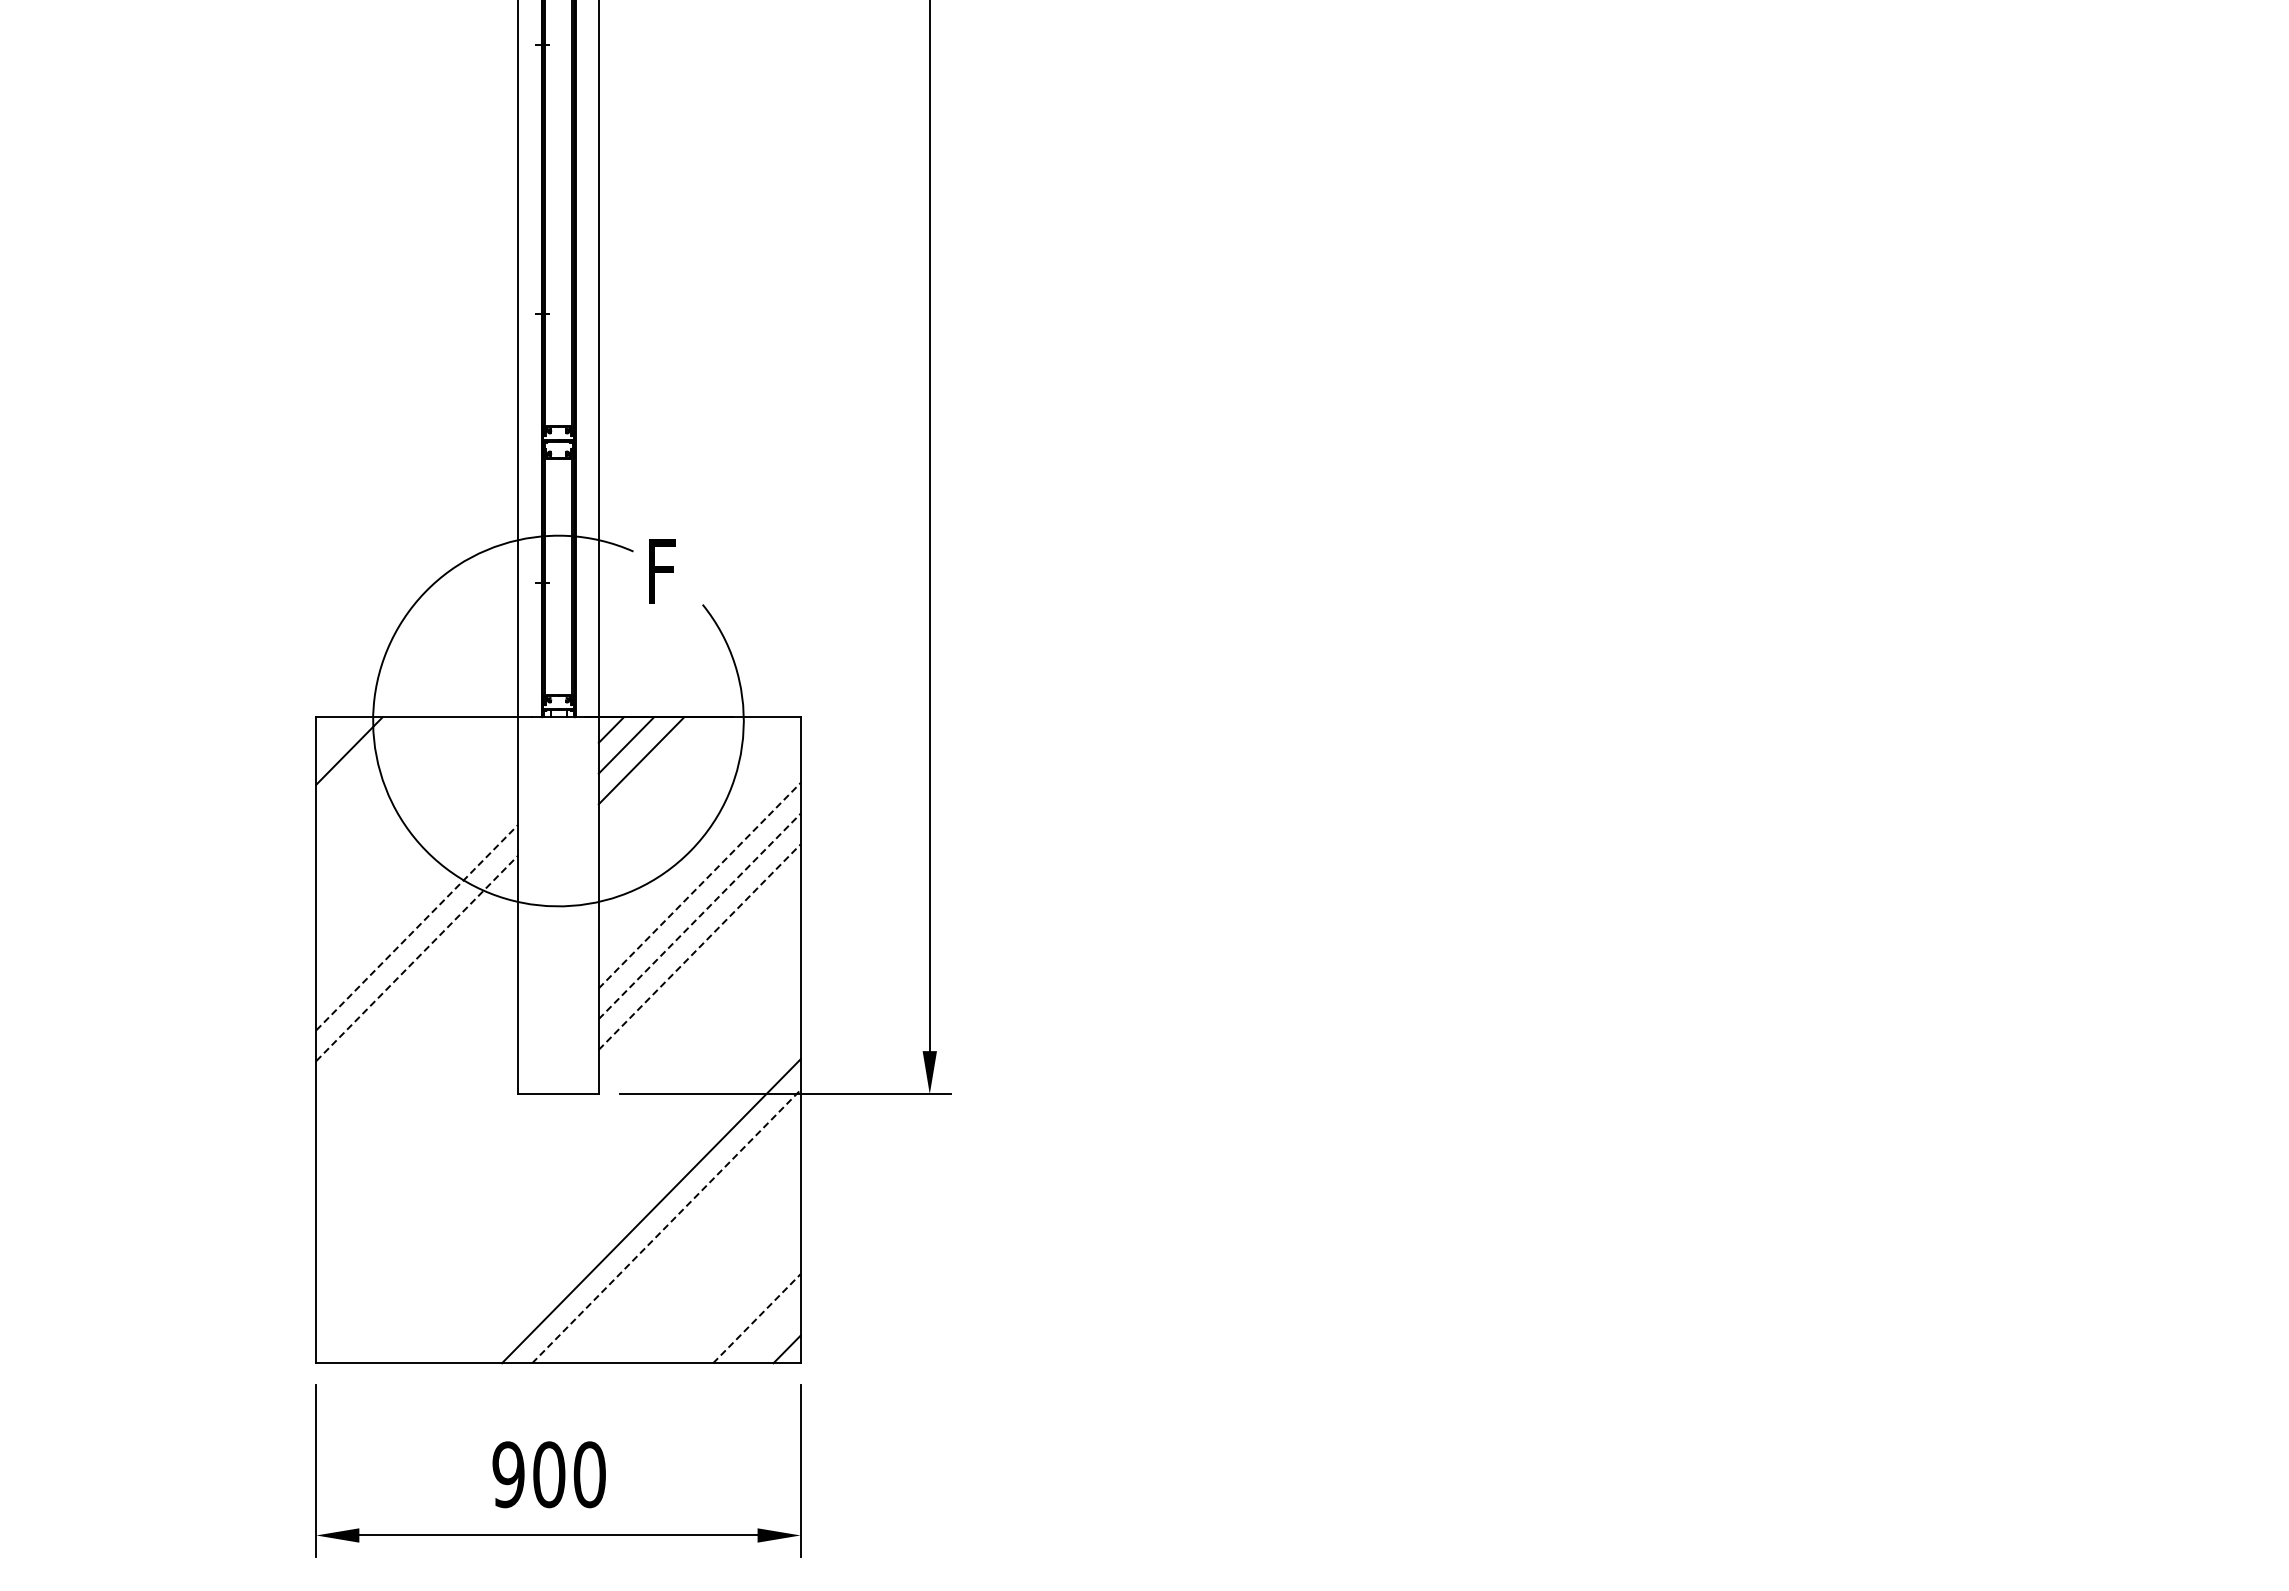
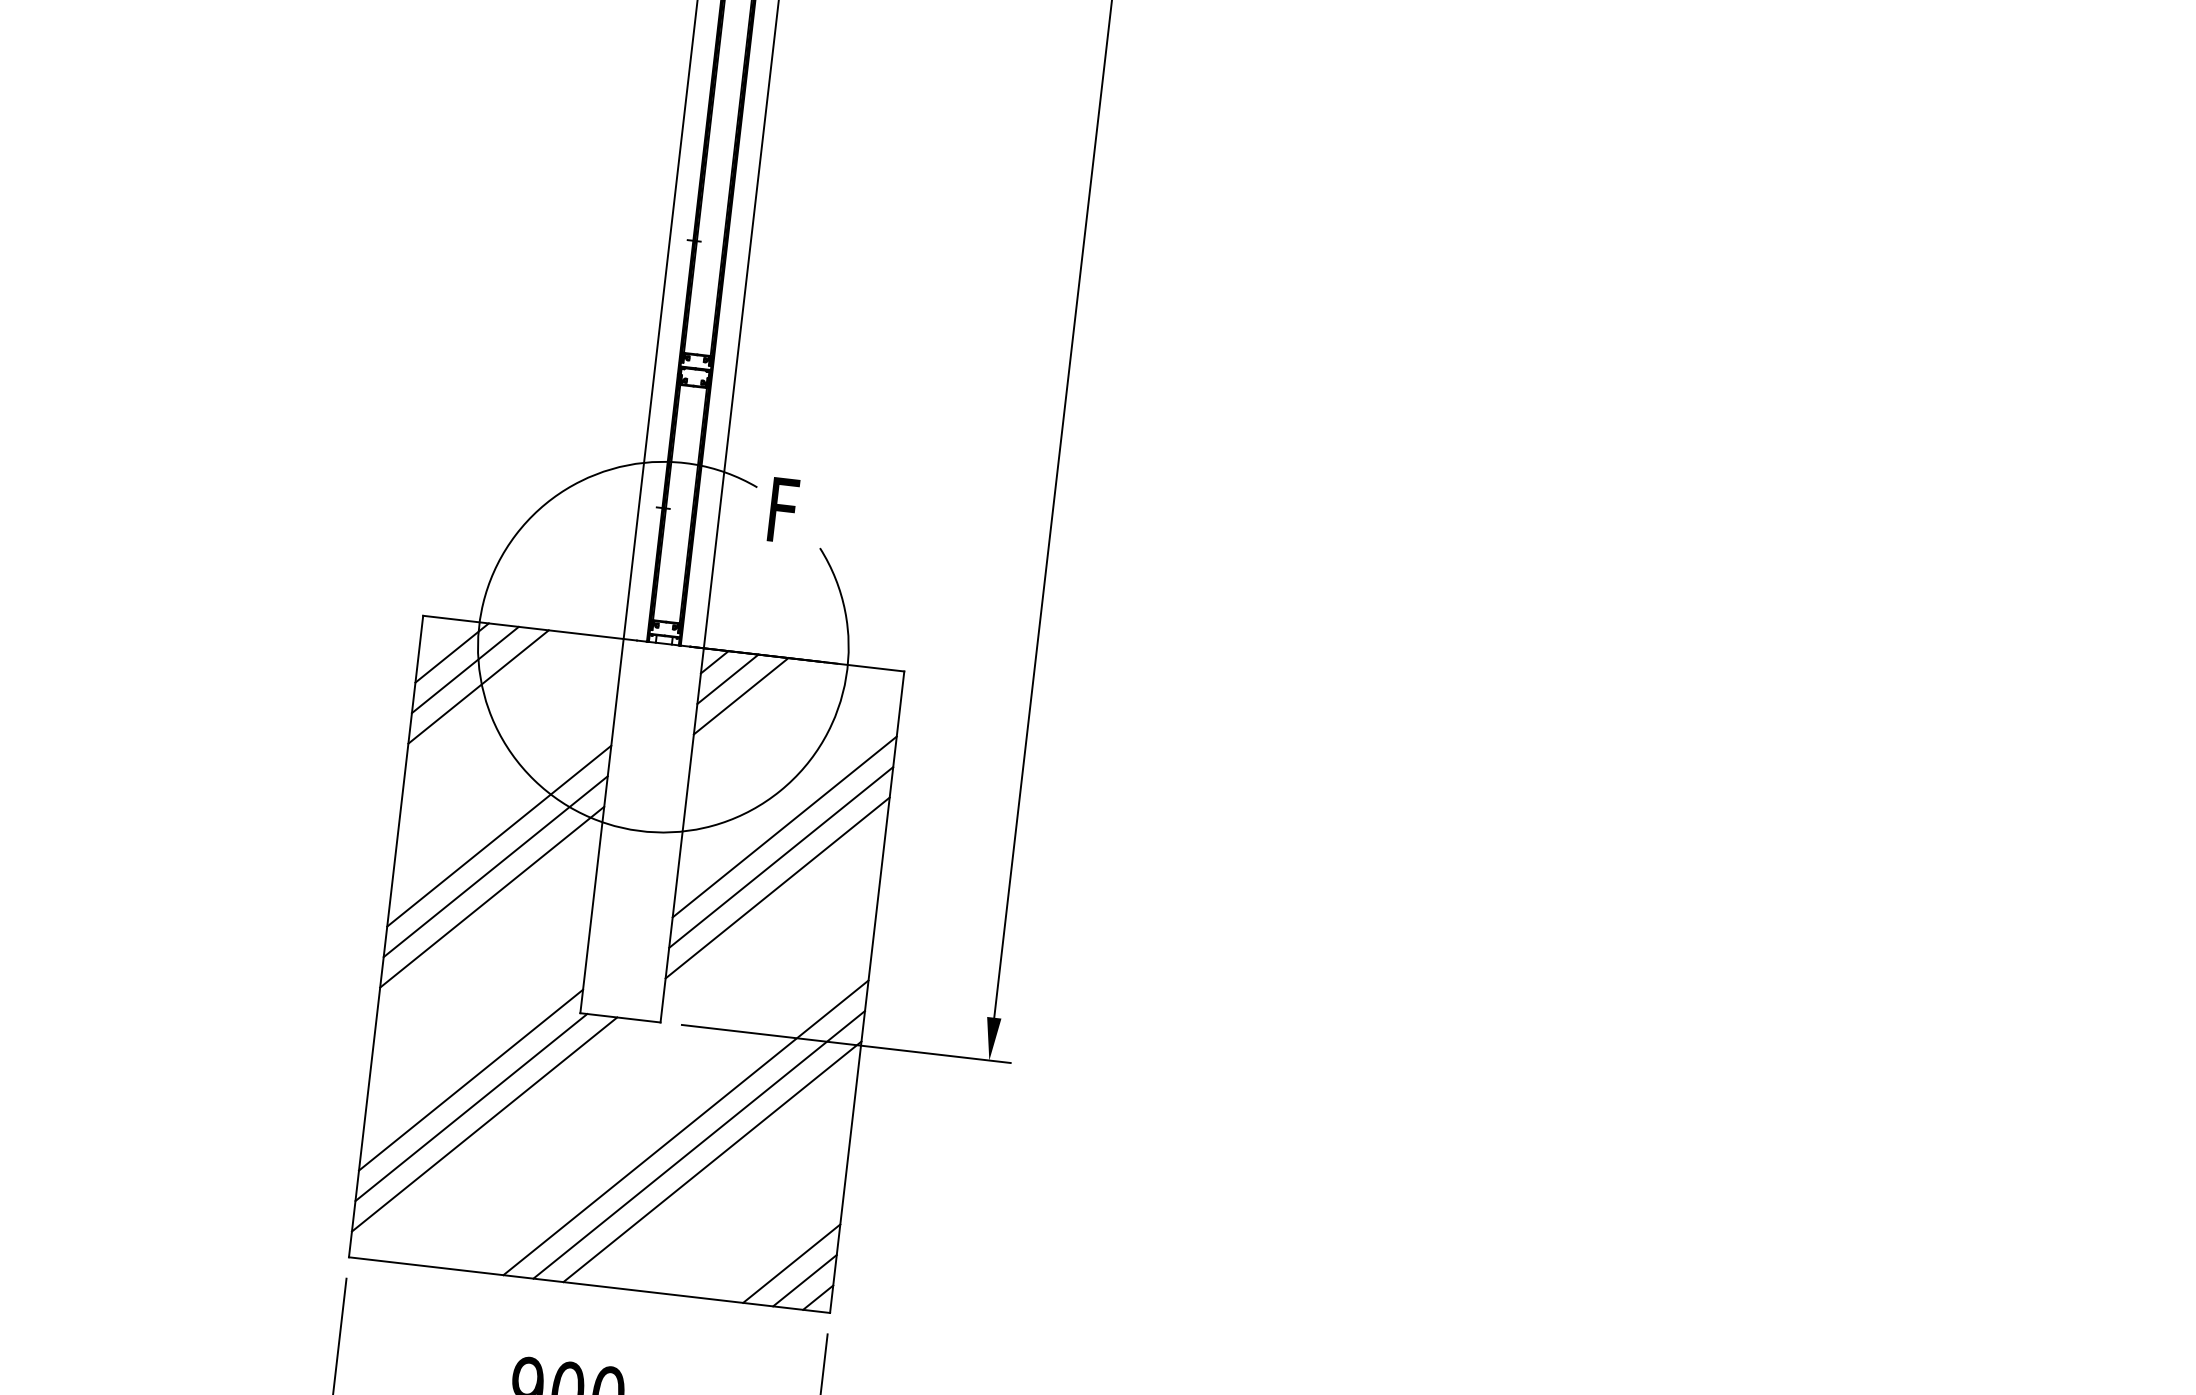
line: (364, 766) -> (465, 670), added
line: (379, 781) -> (478, 686), added
line: (699, 885) -> (784, 826), dashed -> solid
line: (699, 916) -> (780, 857), dashed -> solid
line: (417, 927) -> (499, 836), dashed -> solid
line: (699, 947) -> (777, 888), dashed -> solid
line: (417, 958) -> (496, 866), dashed -> solid
line: (417, 988) -> (492, 896), added
line: (417, 1172) -> (471, 1079), added
line: (635, 1195) -> (685, 1127), added
line: (420, 1200) -> (471, 1107), added
line: (435, 1215) -> (484, 1124), added
line: (666, 1226) -> (712, 1161), dashed -> solid
line: (757, 1318) -> (792, 1263), dashed -> solid
line: (771, 1333) -> (804, 1280), added

